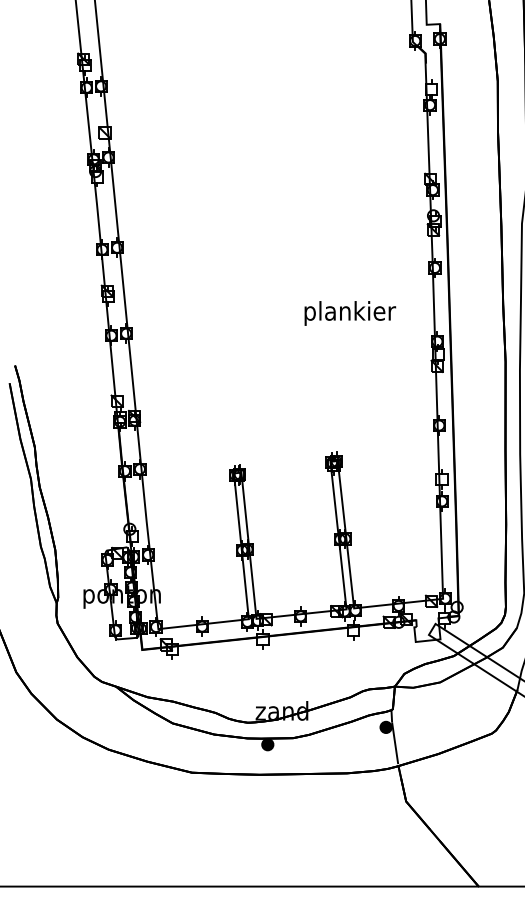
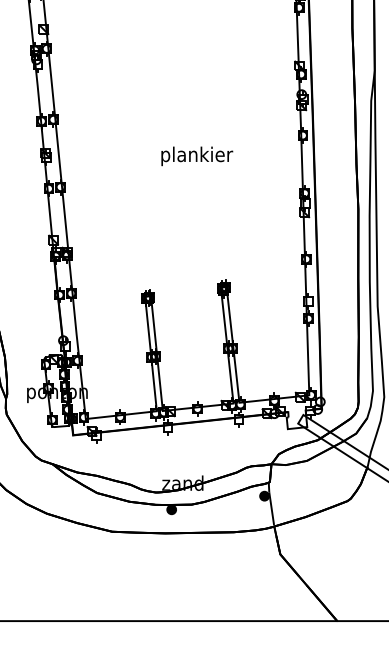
text: (350, 313) -> (197, 156), moved

